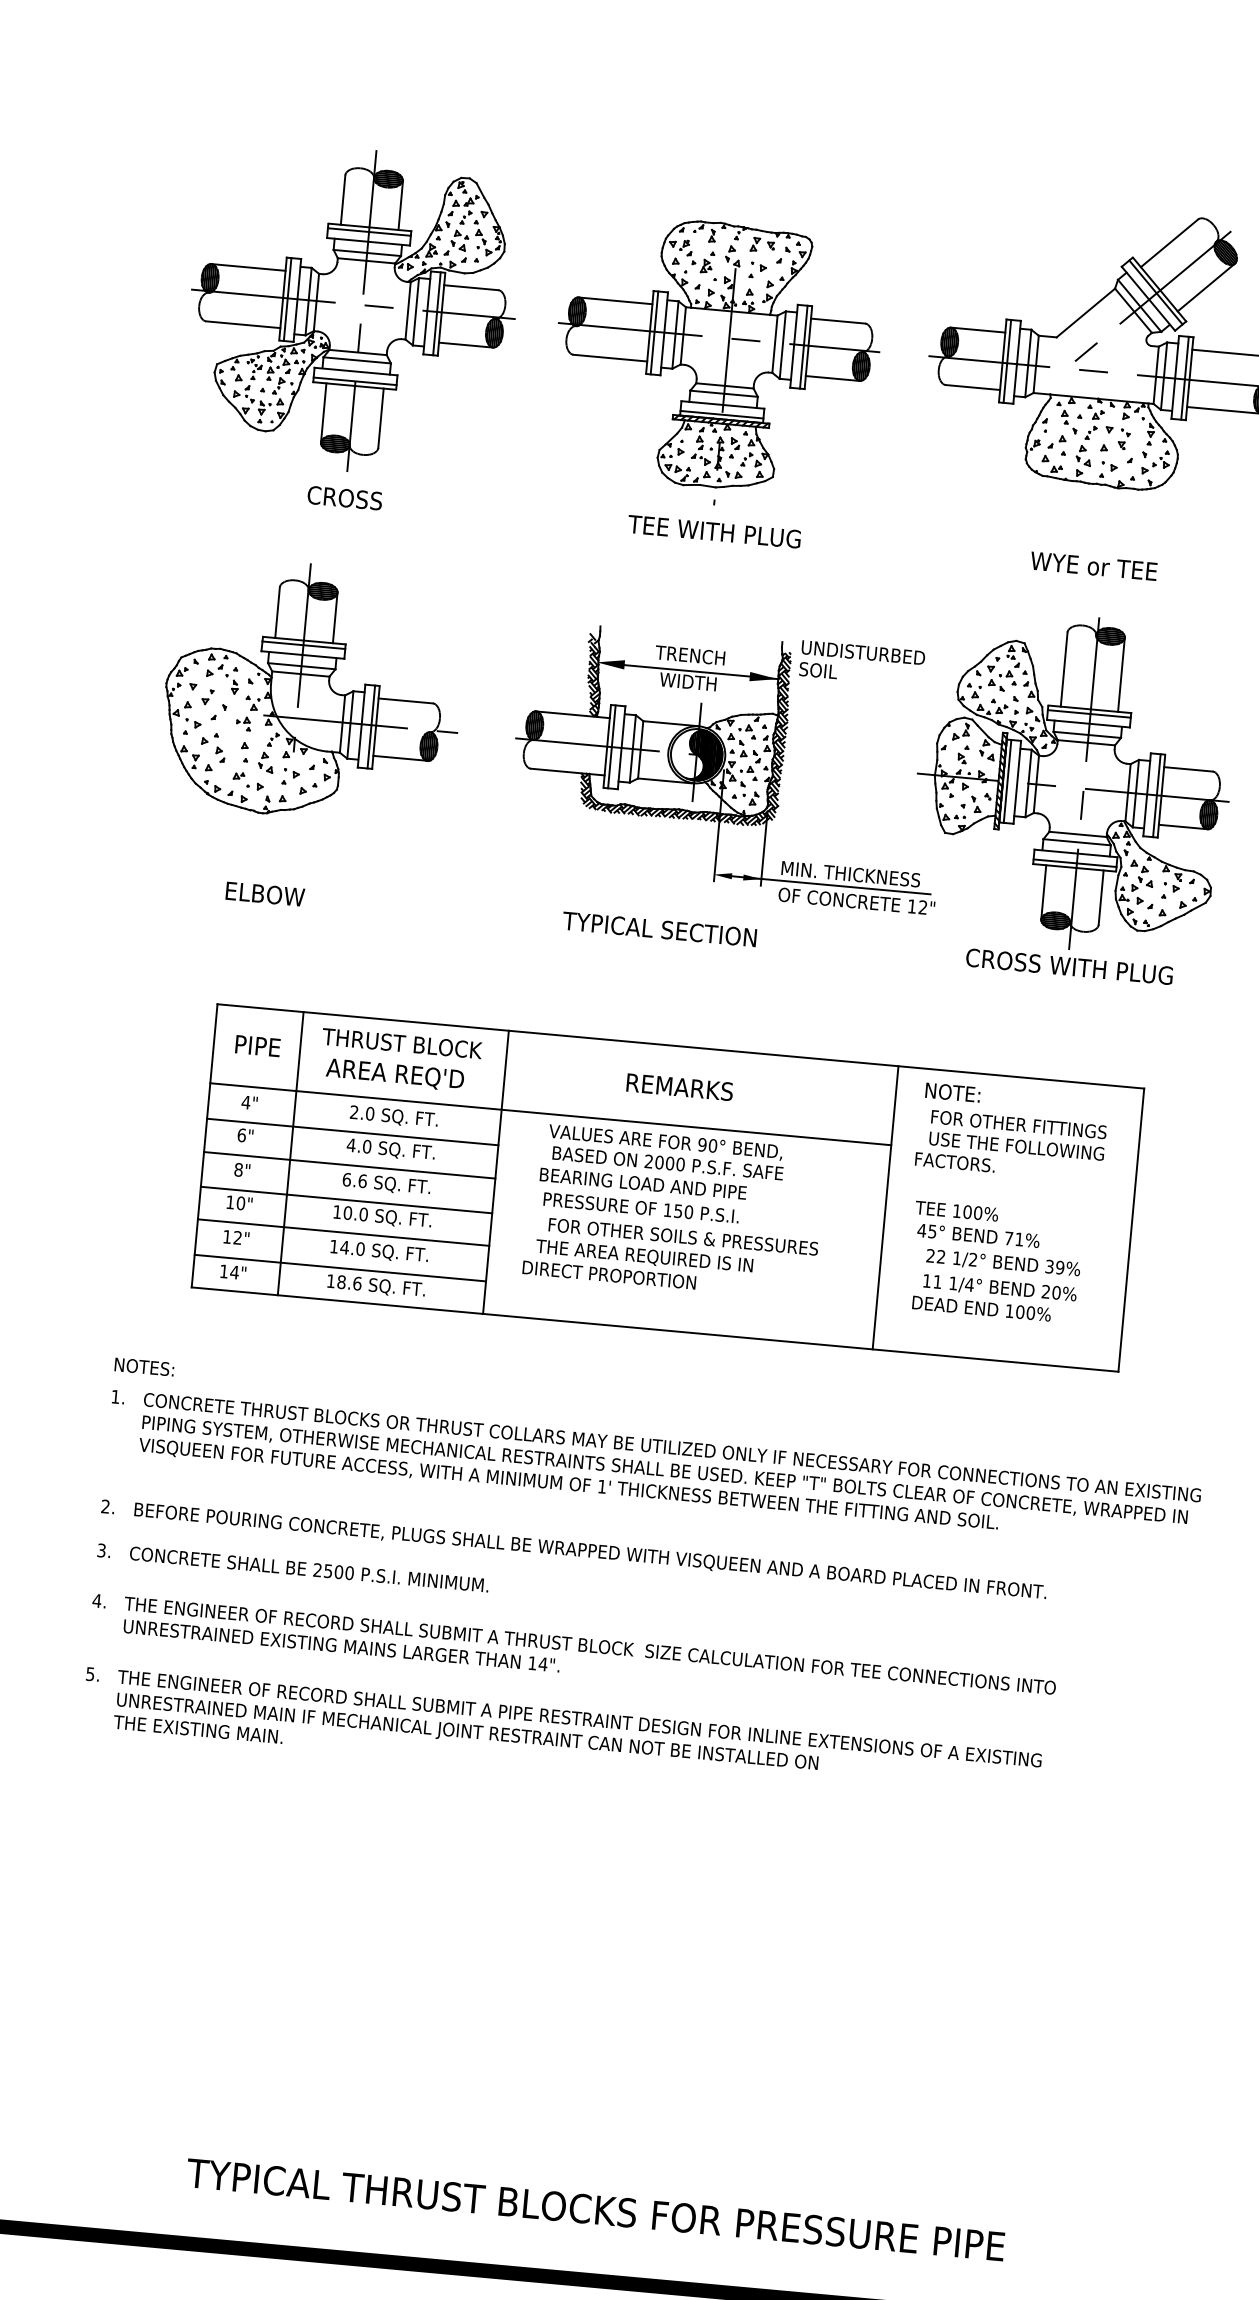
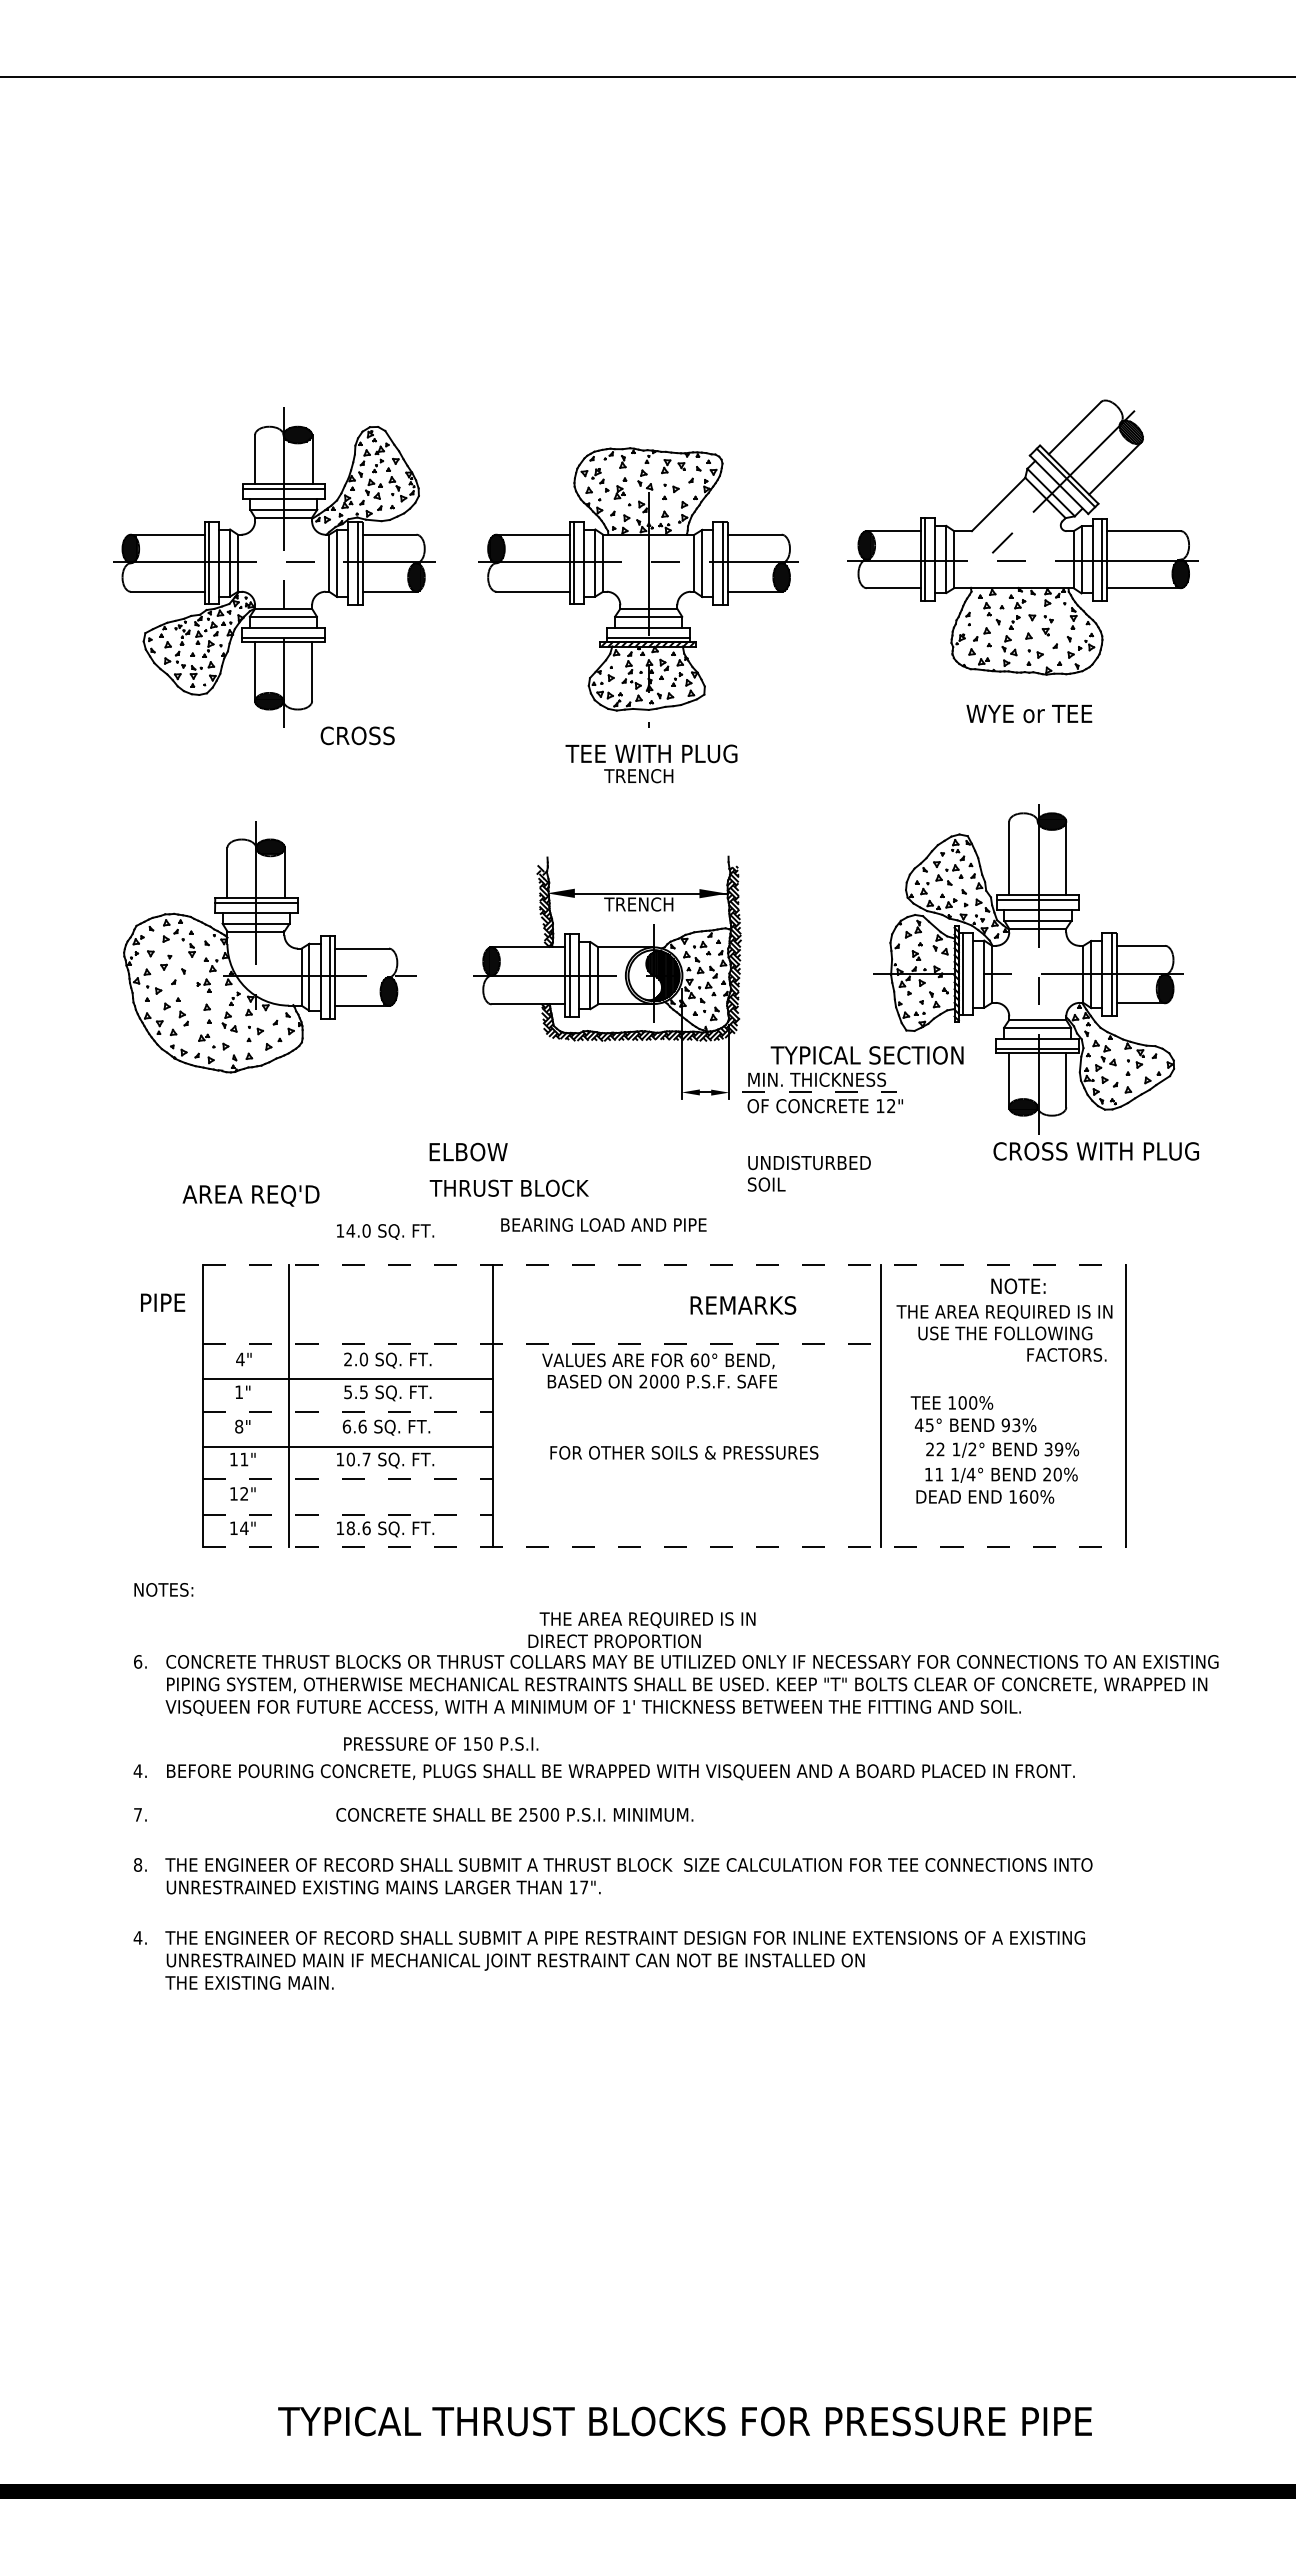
text: (344, 497) -> (357, 735), moved
text: (1094, 565) -> (1029, 713), moved
text: (689, 655) -> (638, 776), moved
text: (862, 663) -> (809, 1173), moved
text: (687, 681) -> (638, 904), WIDTH -> TRENCH
line: (829, 885) -> (796, 1092), solid -> dashed
text: (265, 893) -> (468, 1151), moved
text: (658, 929) -> (866, 1055), moved
text: (1068, 966) -> (1095, 1151), moved
text: (401, 1042) -> (508, 1187), moved
text: (258, 1045) -> (163, 1302), moved
line: (681, 1046) -> (665, 1265), solid -> dashed
text: (394, 1074) -> (250, 1195), moved
text: (680, 1087) -> (743, 1305), moved
text: (952, 1092) -> (1018, 1286), moved
line: (551, 1114) -> (542, 1343), solid -> dashed
text: (1017, 1125) -> (1004, 1312), FOR OTHER FITTINGS -> THE AREA REQUIRED IS IN
text: (242, 1135) -> (239, 1392), 6" -> 1"
text: (702, 1145) -> (694, 1360), 90° -> 60°
text: (358, 1146) -> (355, 1392), 4.0 -> 5.5
text: (954, 1161) -> (1066, 1354), moved
line: (349, 1165) -> (348, 1412), solid -> dashed
text: (642, 1183) -> (603, 1224), moved
text: (241, 1203) -> (244, 1459), 10" -> 11"
text: (641, 1207) -> (441, 1743), moved
text: (363, 1214) -> (366, 1459), 10.0 -> 10.7
line: (343, 1232) -> (348, 1479), solid -> dashed
text: (1013, 1239) -> (1010, 1425), 71% -> 93%
text: (379, 1251) -> (385, 1231), moved
text: (637, 1266) -> (641, 1630), moved
line: (340, 1268) -> (348, 1514), solid -> dashed
text: (1020, 1311) -> (1023, 1496), 100% -> 160%
line: (655, 1329) -> (665, 1546), solid -> dashed
text: (144, 1366) -> (163, 1589), moved
text: (116, 1396) -> (138, 1661), 1. -> 6.
text: (105, 1505) -> (137, 1770), 2. -> 4.
text: (101, 1550) -> (137, 1814), 3. -> 7.
text: (309, 1569) -> (514, 1814), moved
text: (96, 1600) -> (137, 1864), 4. -> 8.
text: (542, 1664) -> (583, 1887), 14". -> 17".
text: (89, 1673) -> (137, 1937), 5. -> 4.

